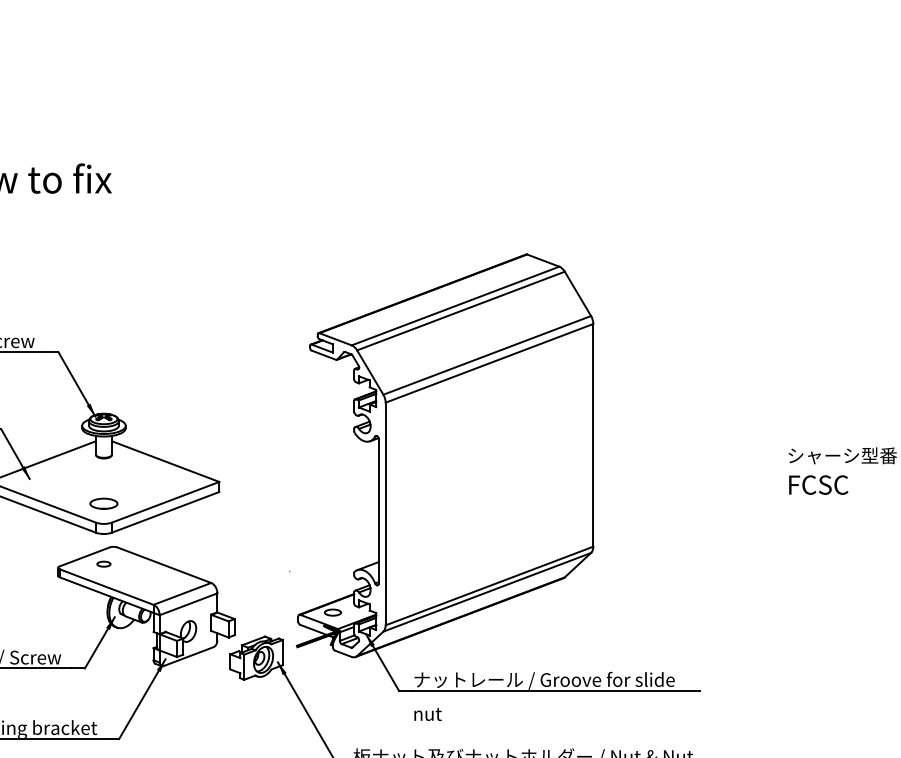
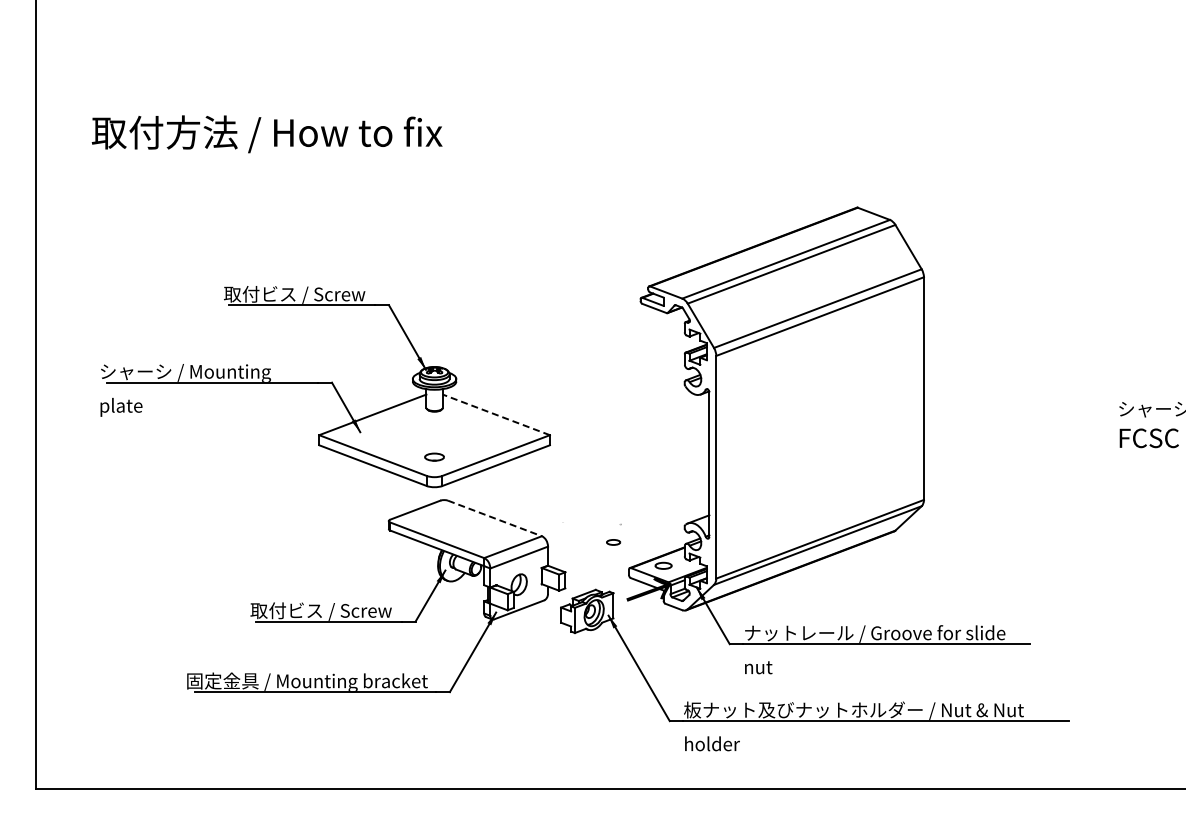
line: (164, 461) -> (495, 414), solid -> dashed
part: (103, 504) -> (434, 457), size x0.7
part: (103, 564) -> (613, 542), moved
line: (164, 565) -> (495, 518), solid -> dashed

